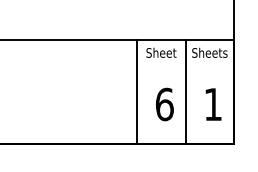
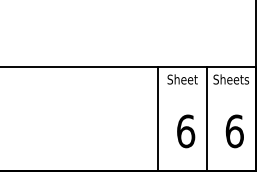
text: (213, 104) -> (234, 131), 1 -> 6

